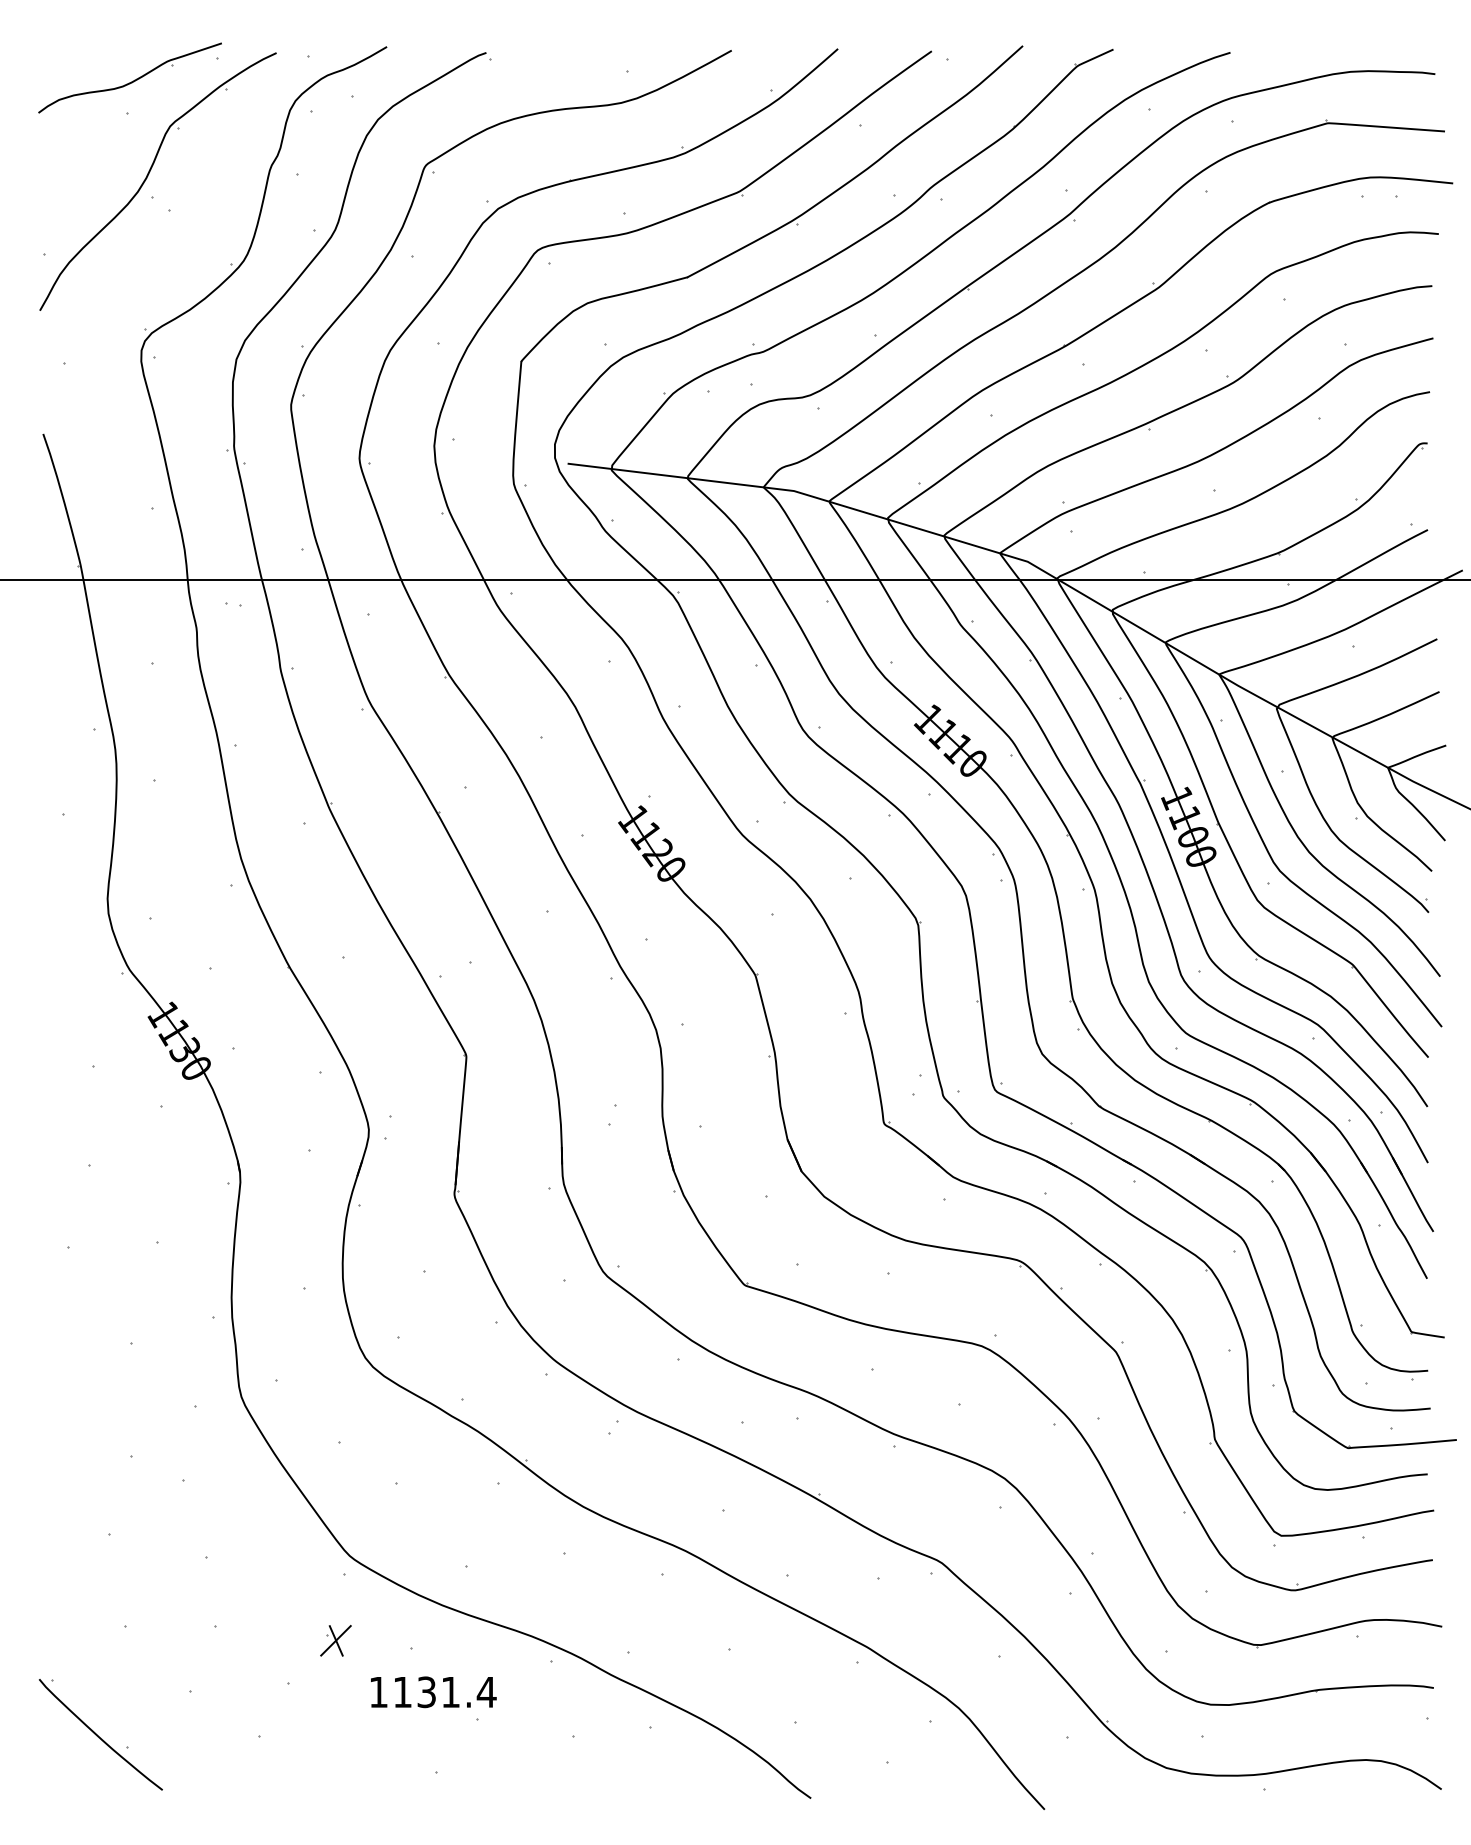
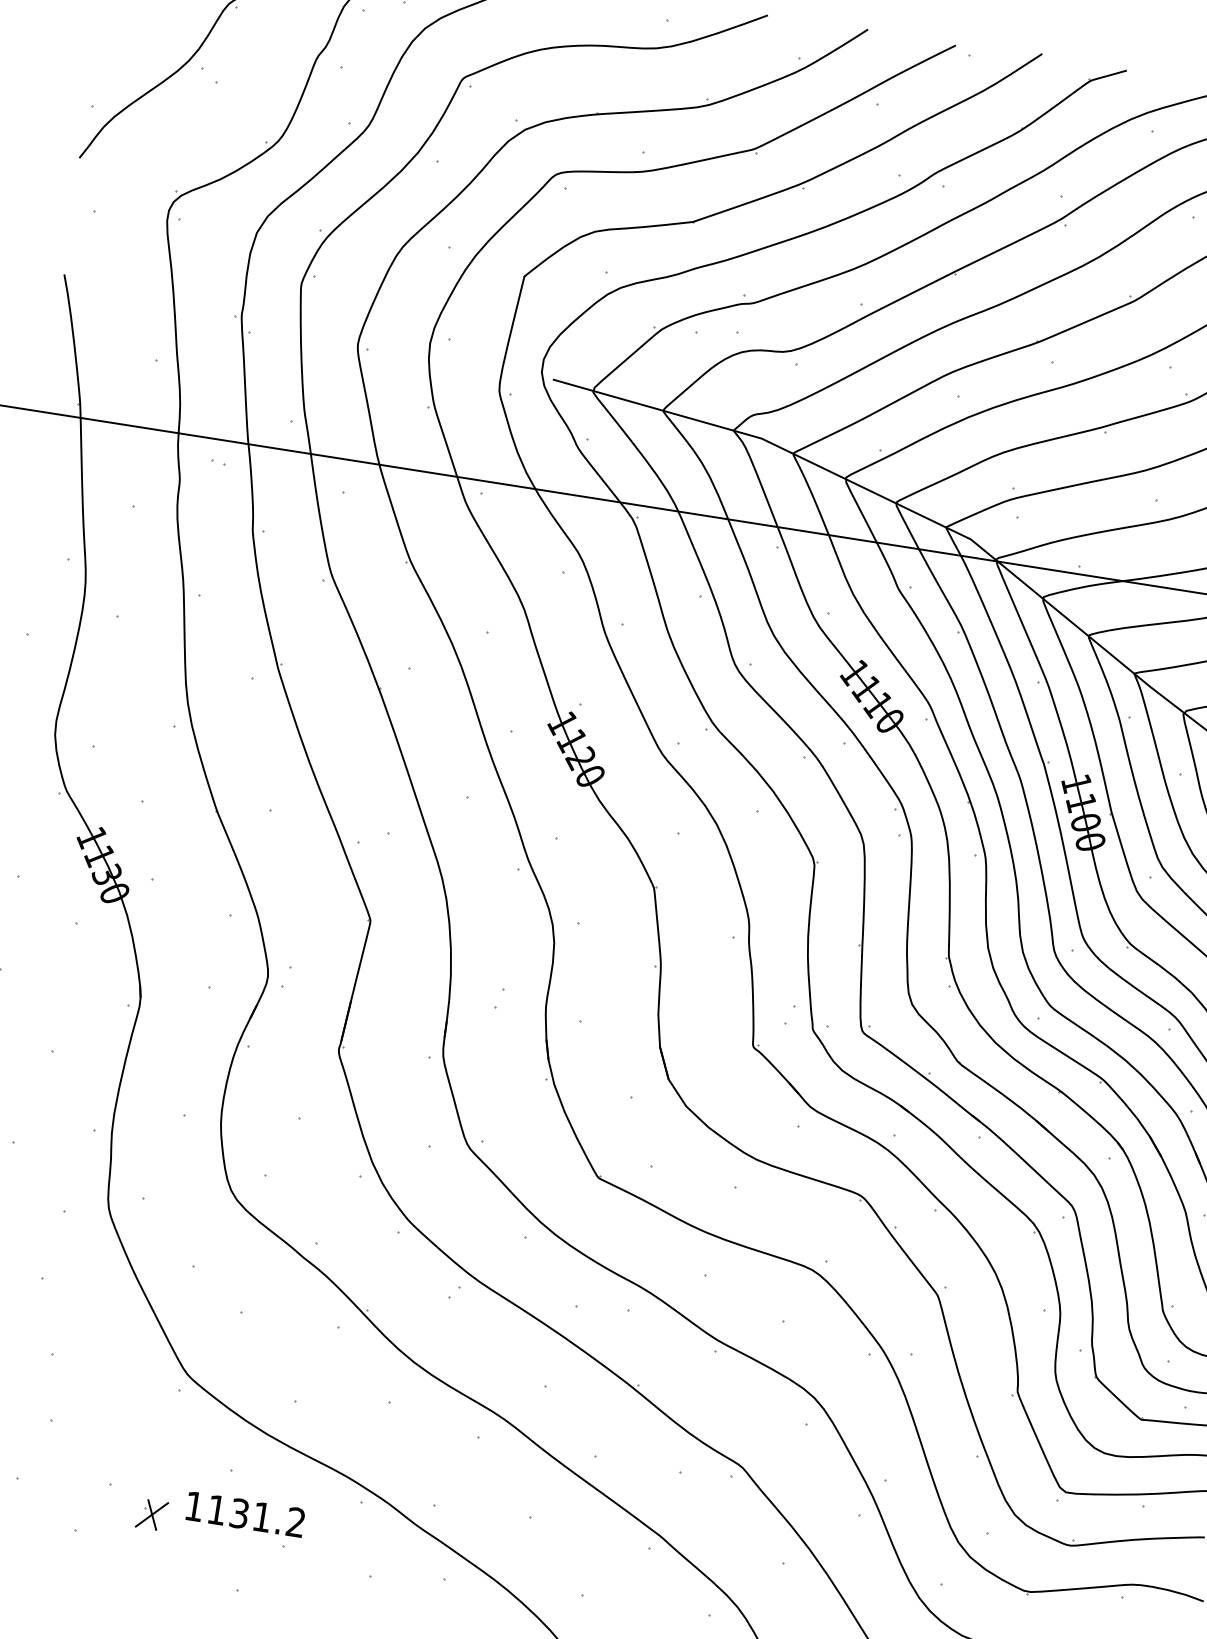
part: (335, 1640) -> (151, 1514), moved
text: (486, 1691) -> (295, 1521), 1131.4 -> 1131.2

